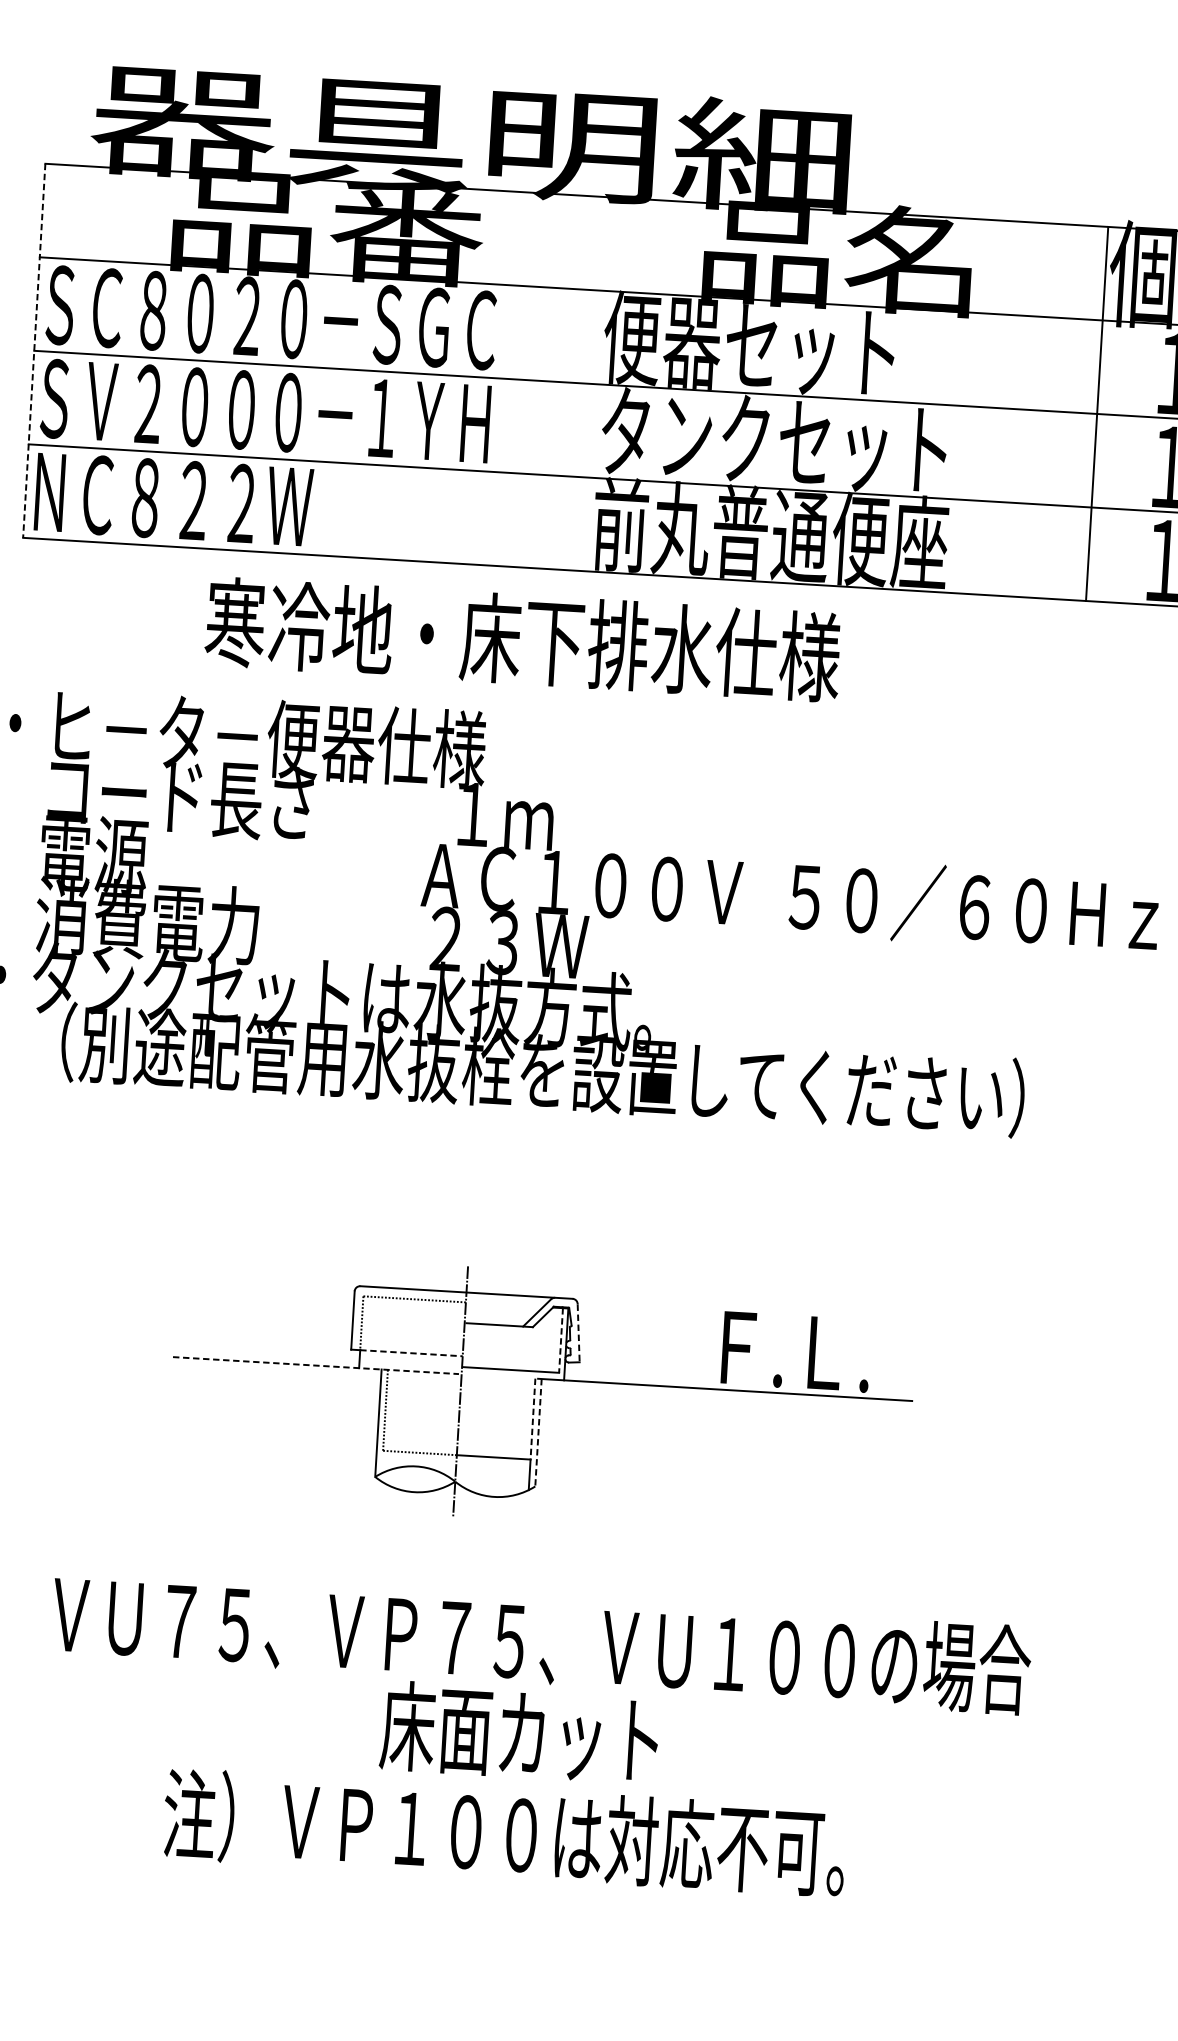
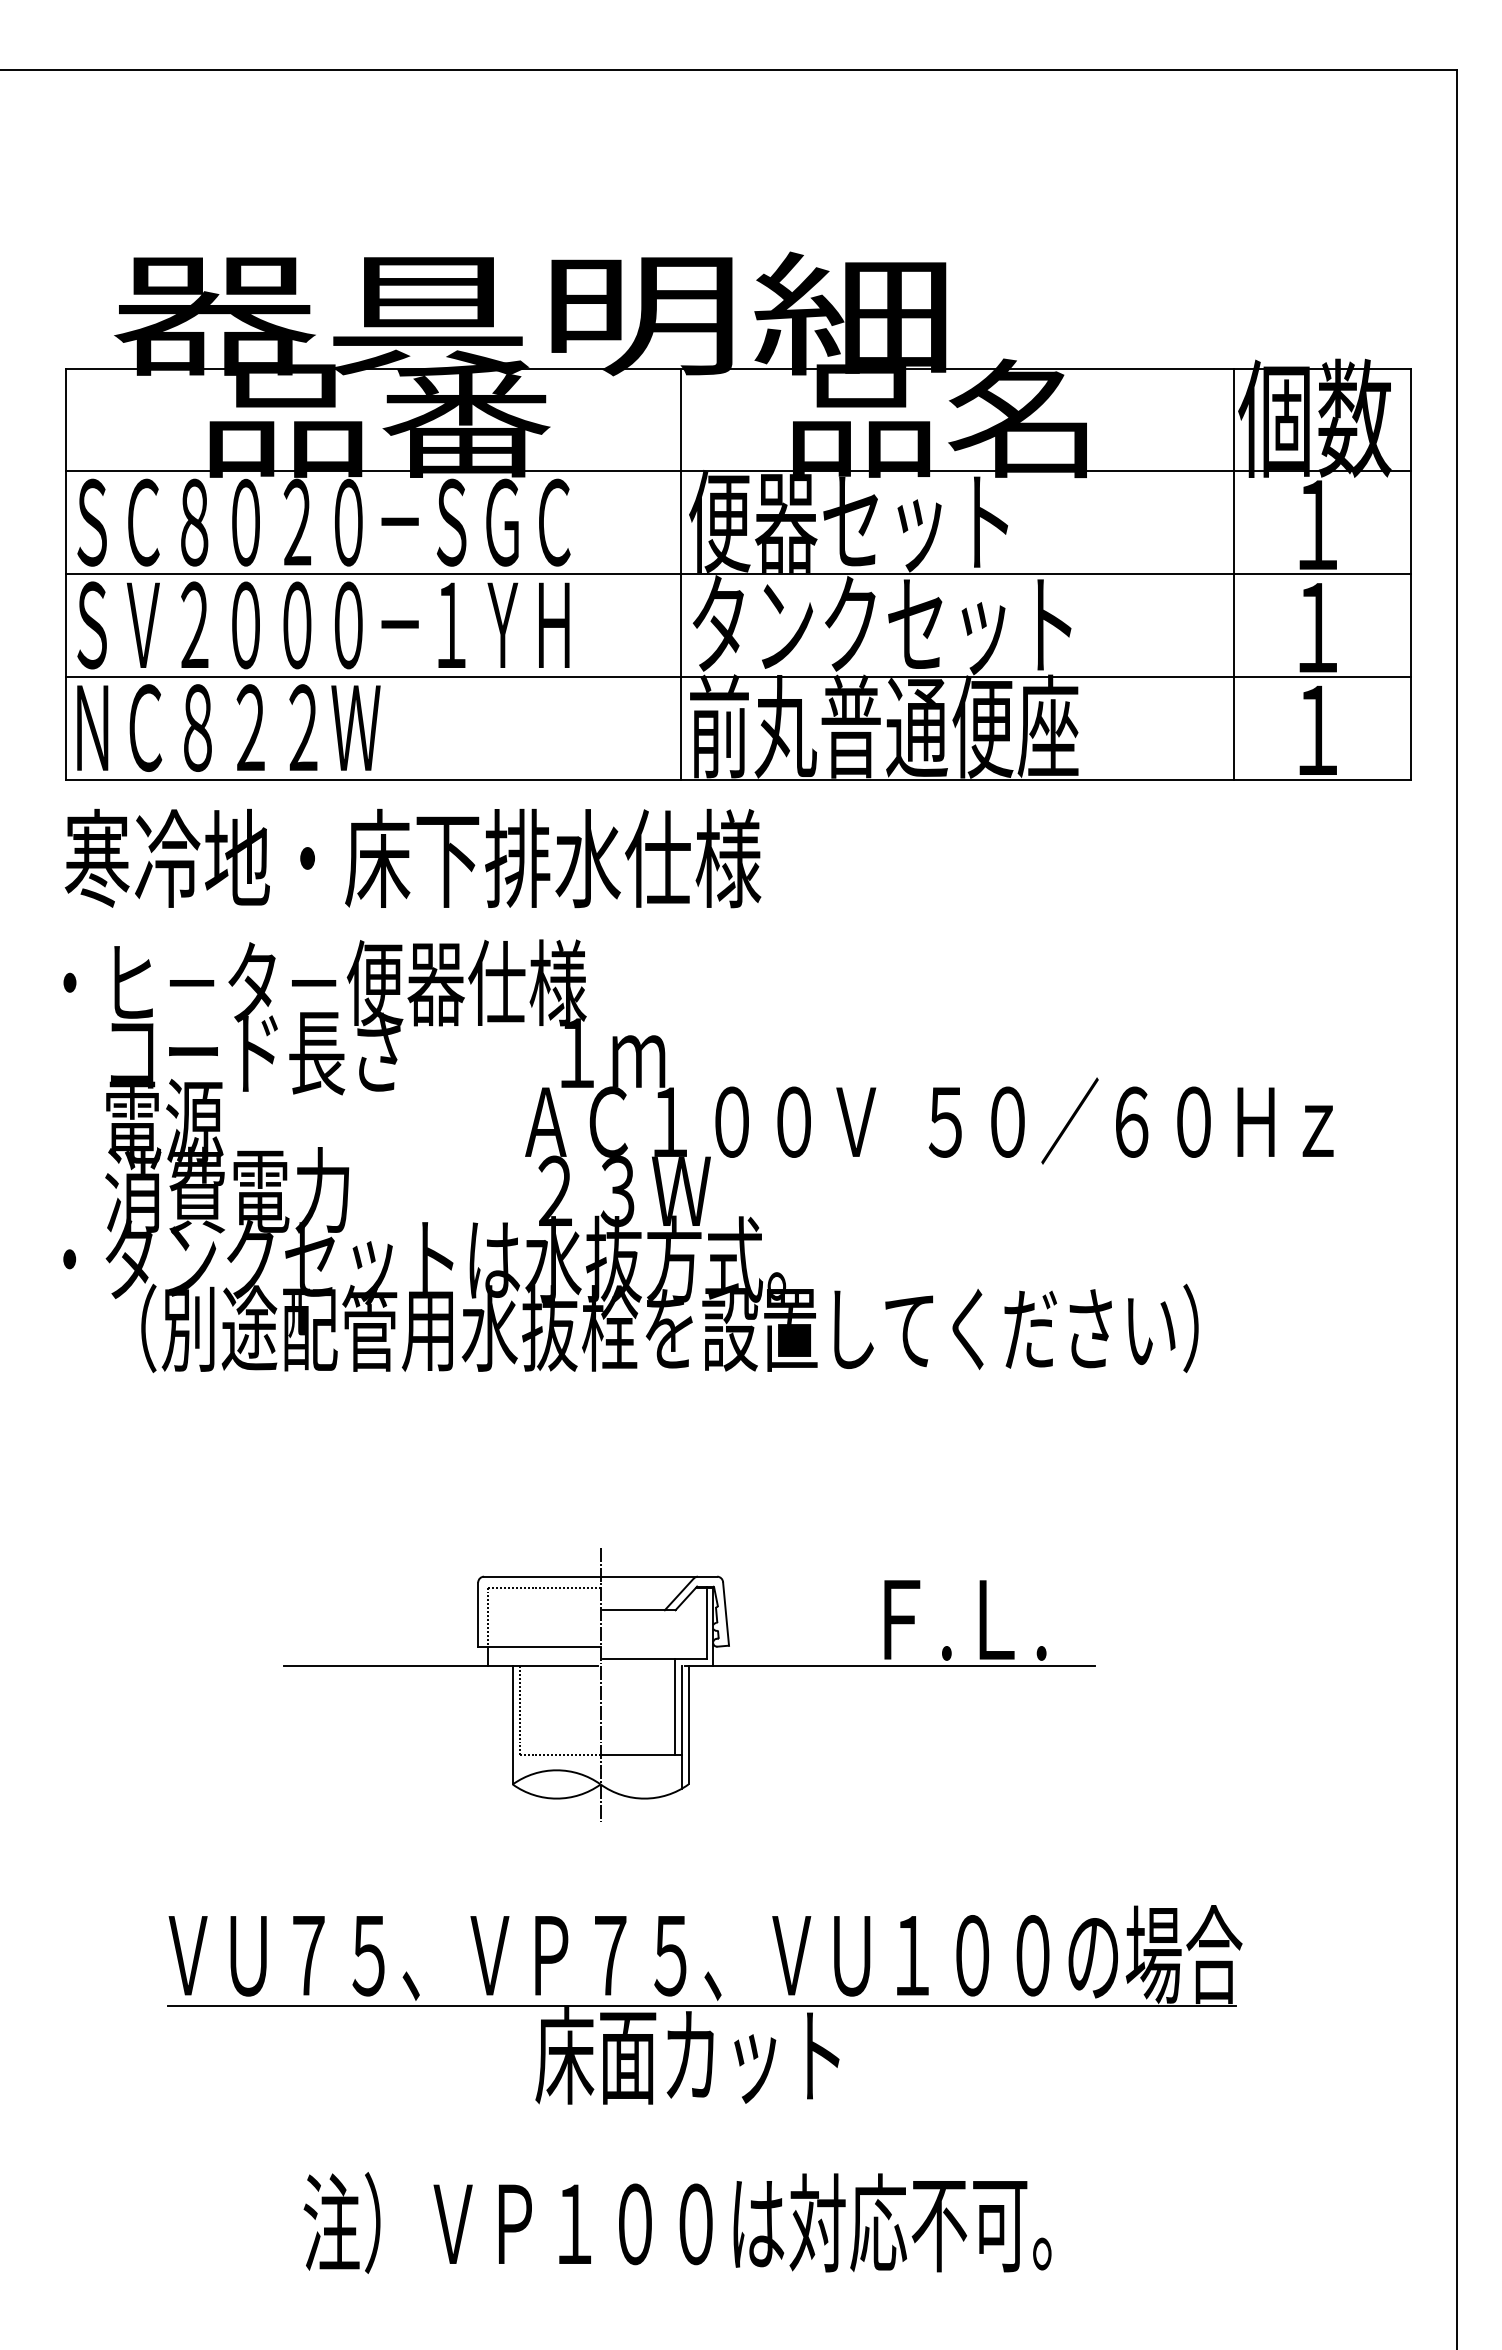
line: (34, 351) -> (66, 574), dashed -> solid
line: (593, 383) -> (680, 573), added
text: (522, 639) -> (412, 858), moved
line: (579, 1333) -> (726, 1614), dashed -> solid
line: (561, 1340) -> (707, 1623), dashed -> solid
line: (411, 1353) -> (544, 1646), dashed -> solid
line: (316, 1365) -> (441, 1666), dashed -> solid
line: (526, 1414) -> (674, 1706), added
line: (532, 1419) -> (681, 1711), dashed -> solid
line: (538, 1432) -> (688, 1725), dashed -> solid
line: (535, 1689) -> (701, 2006), added
text: (504, 1832) -> (677, 2222), moved

